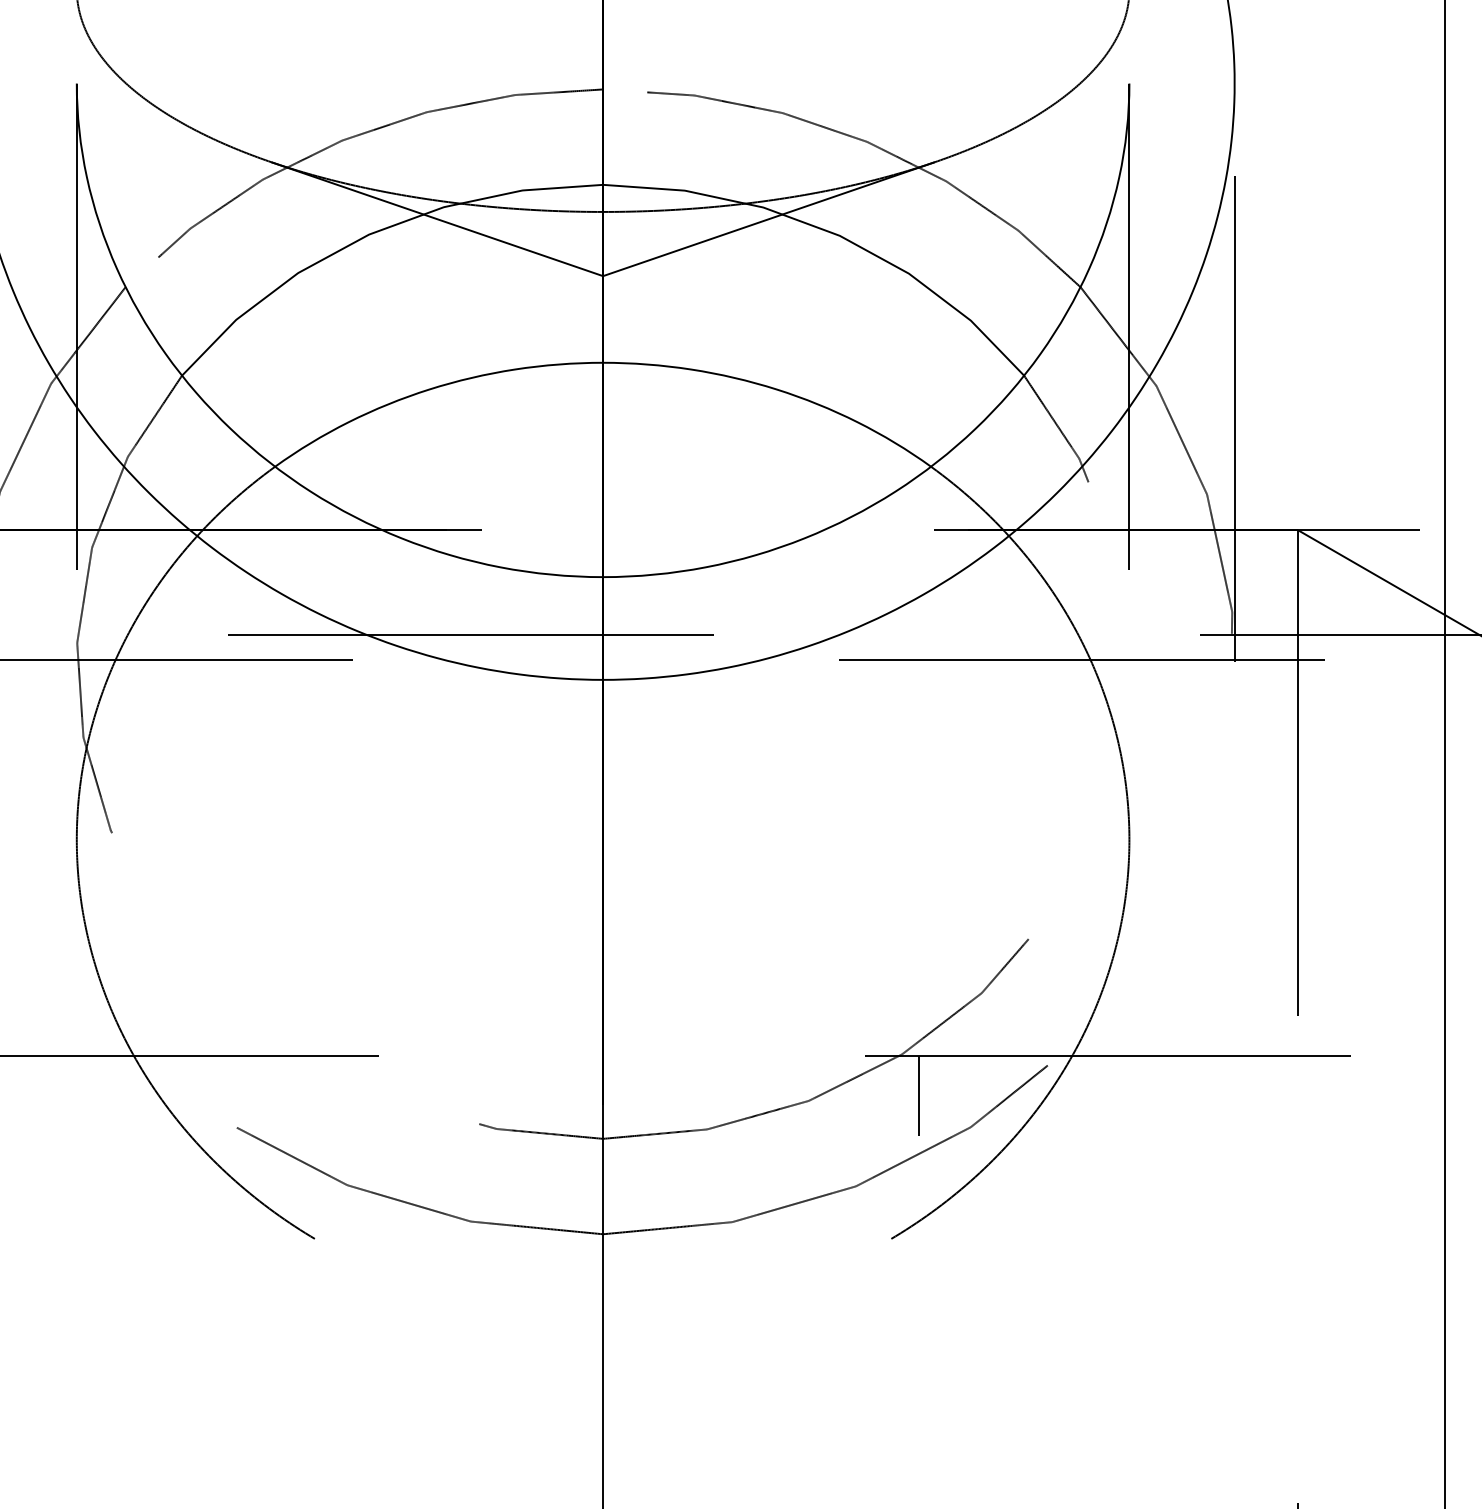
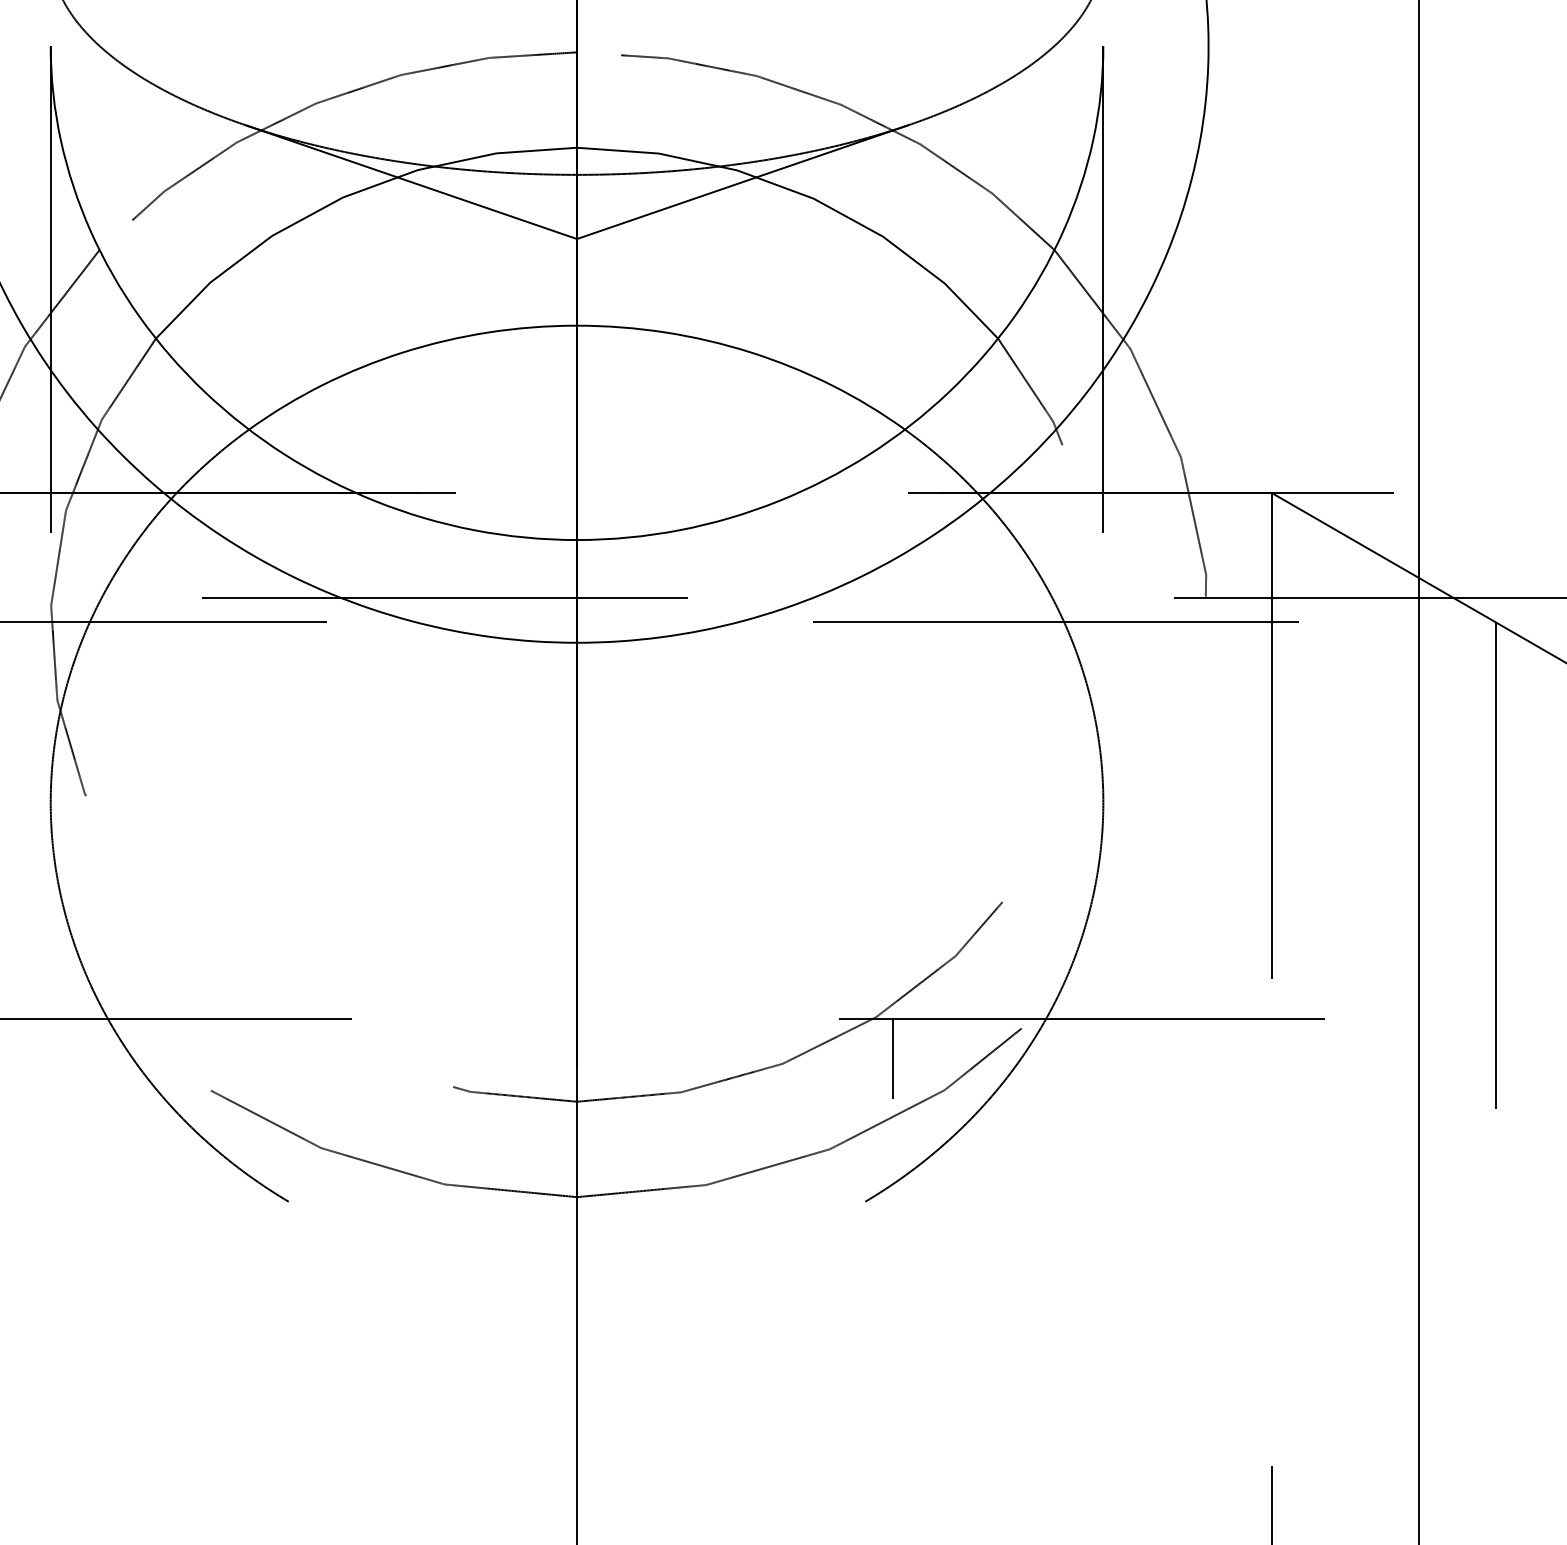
line: (1234, 372) -> (1208, 335), removed

